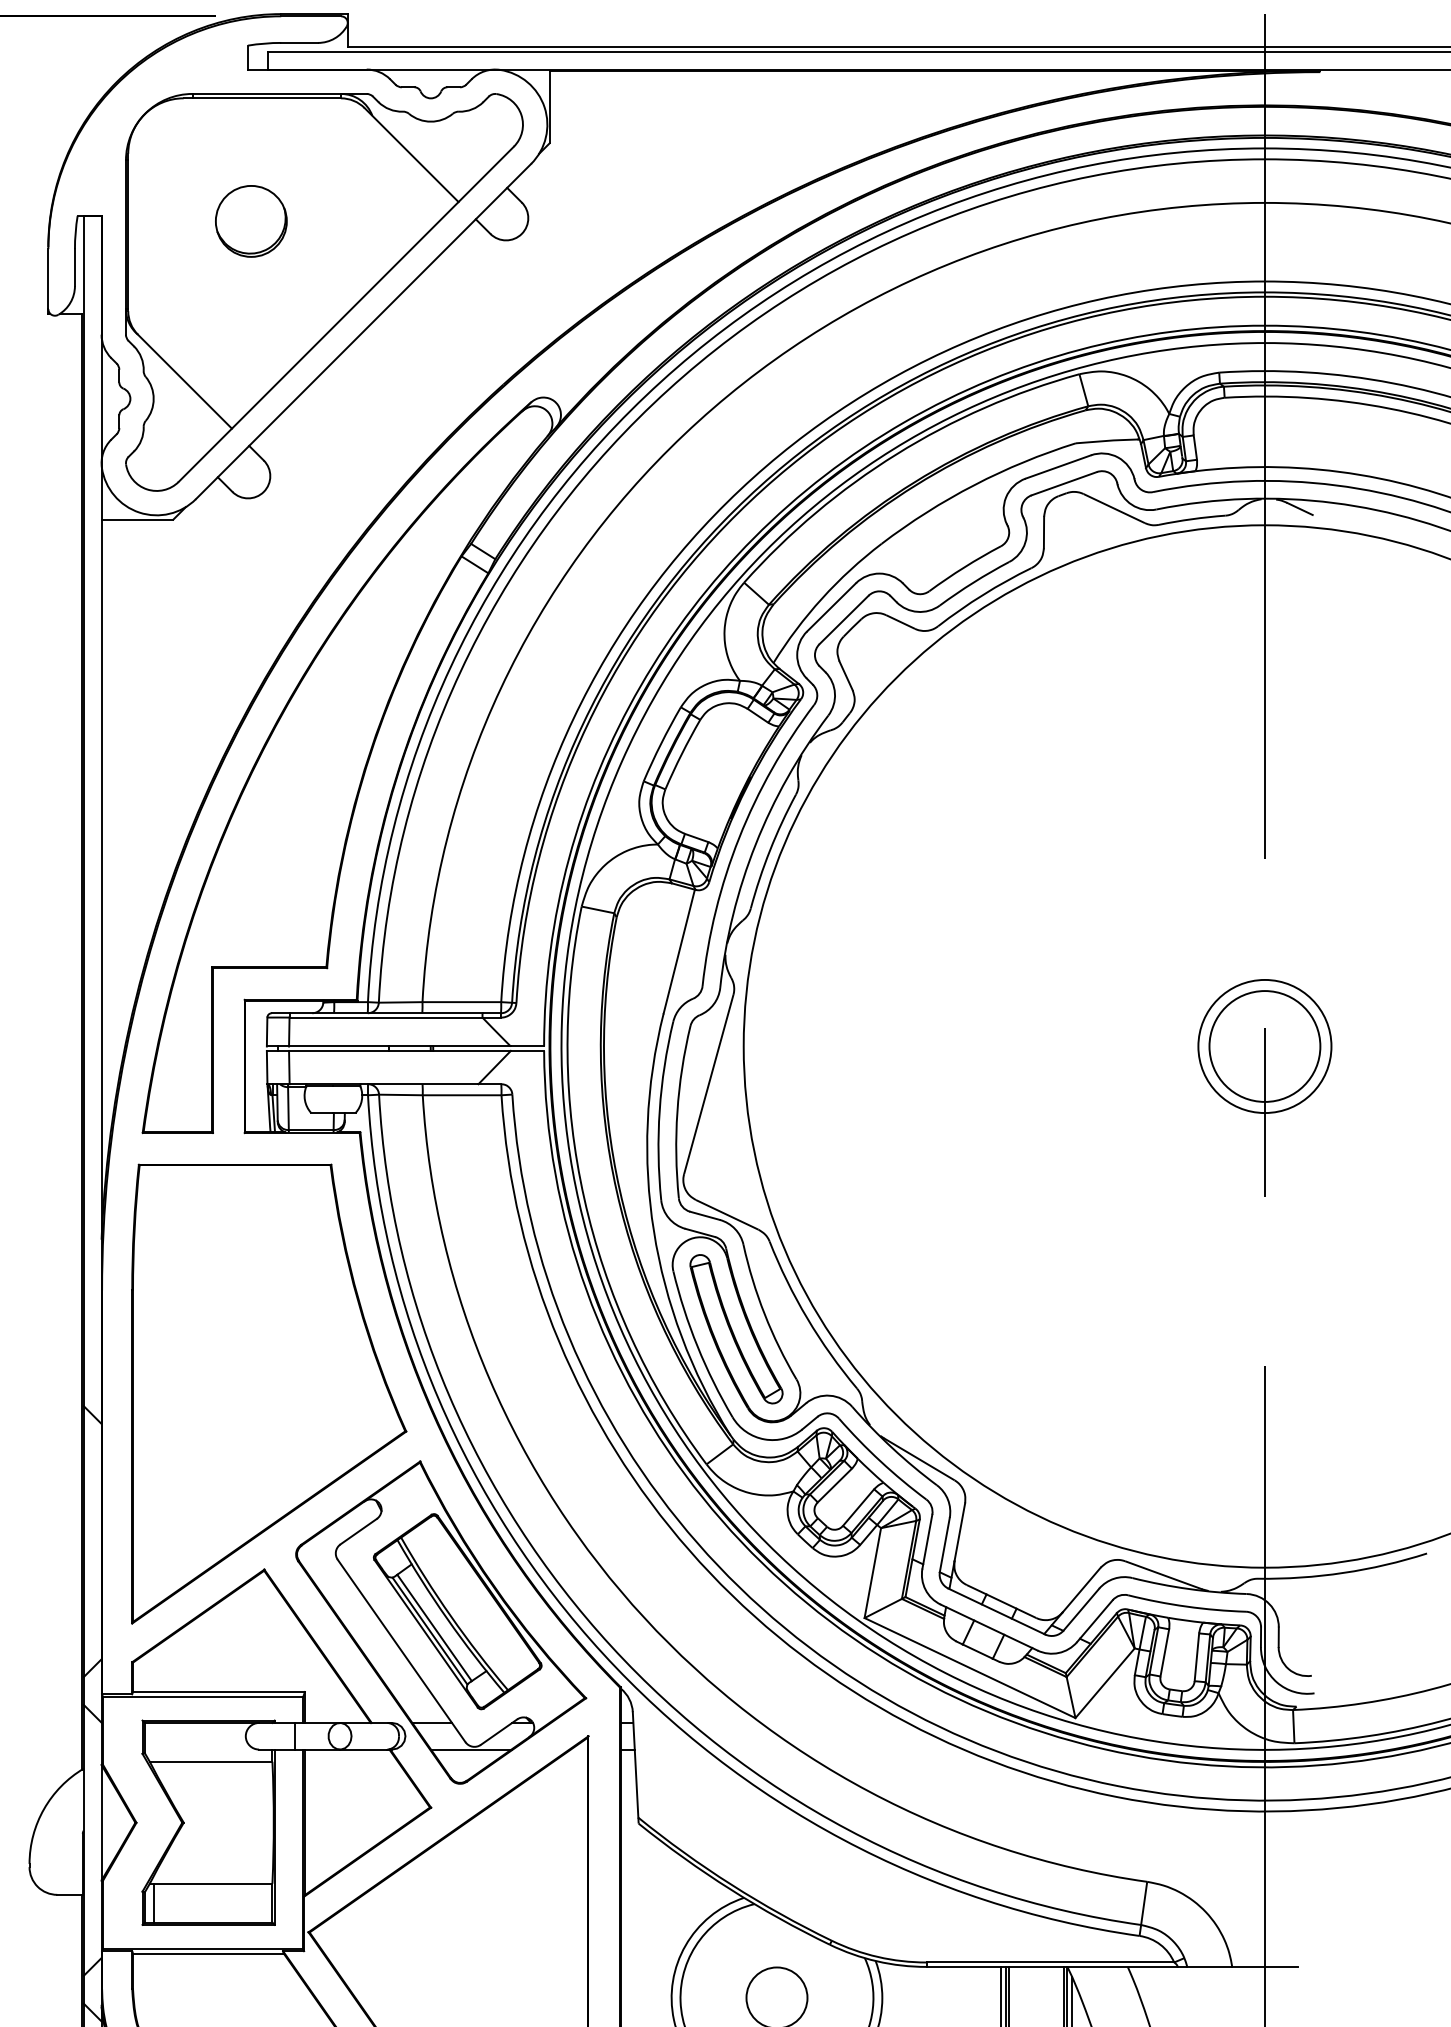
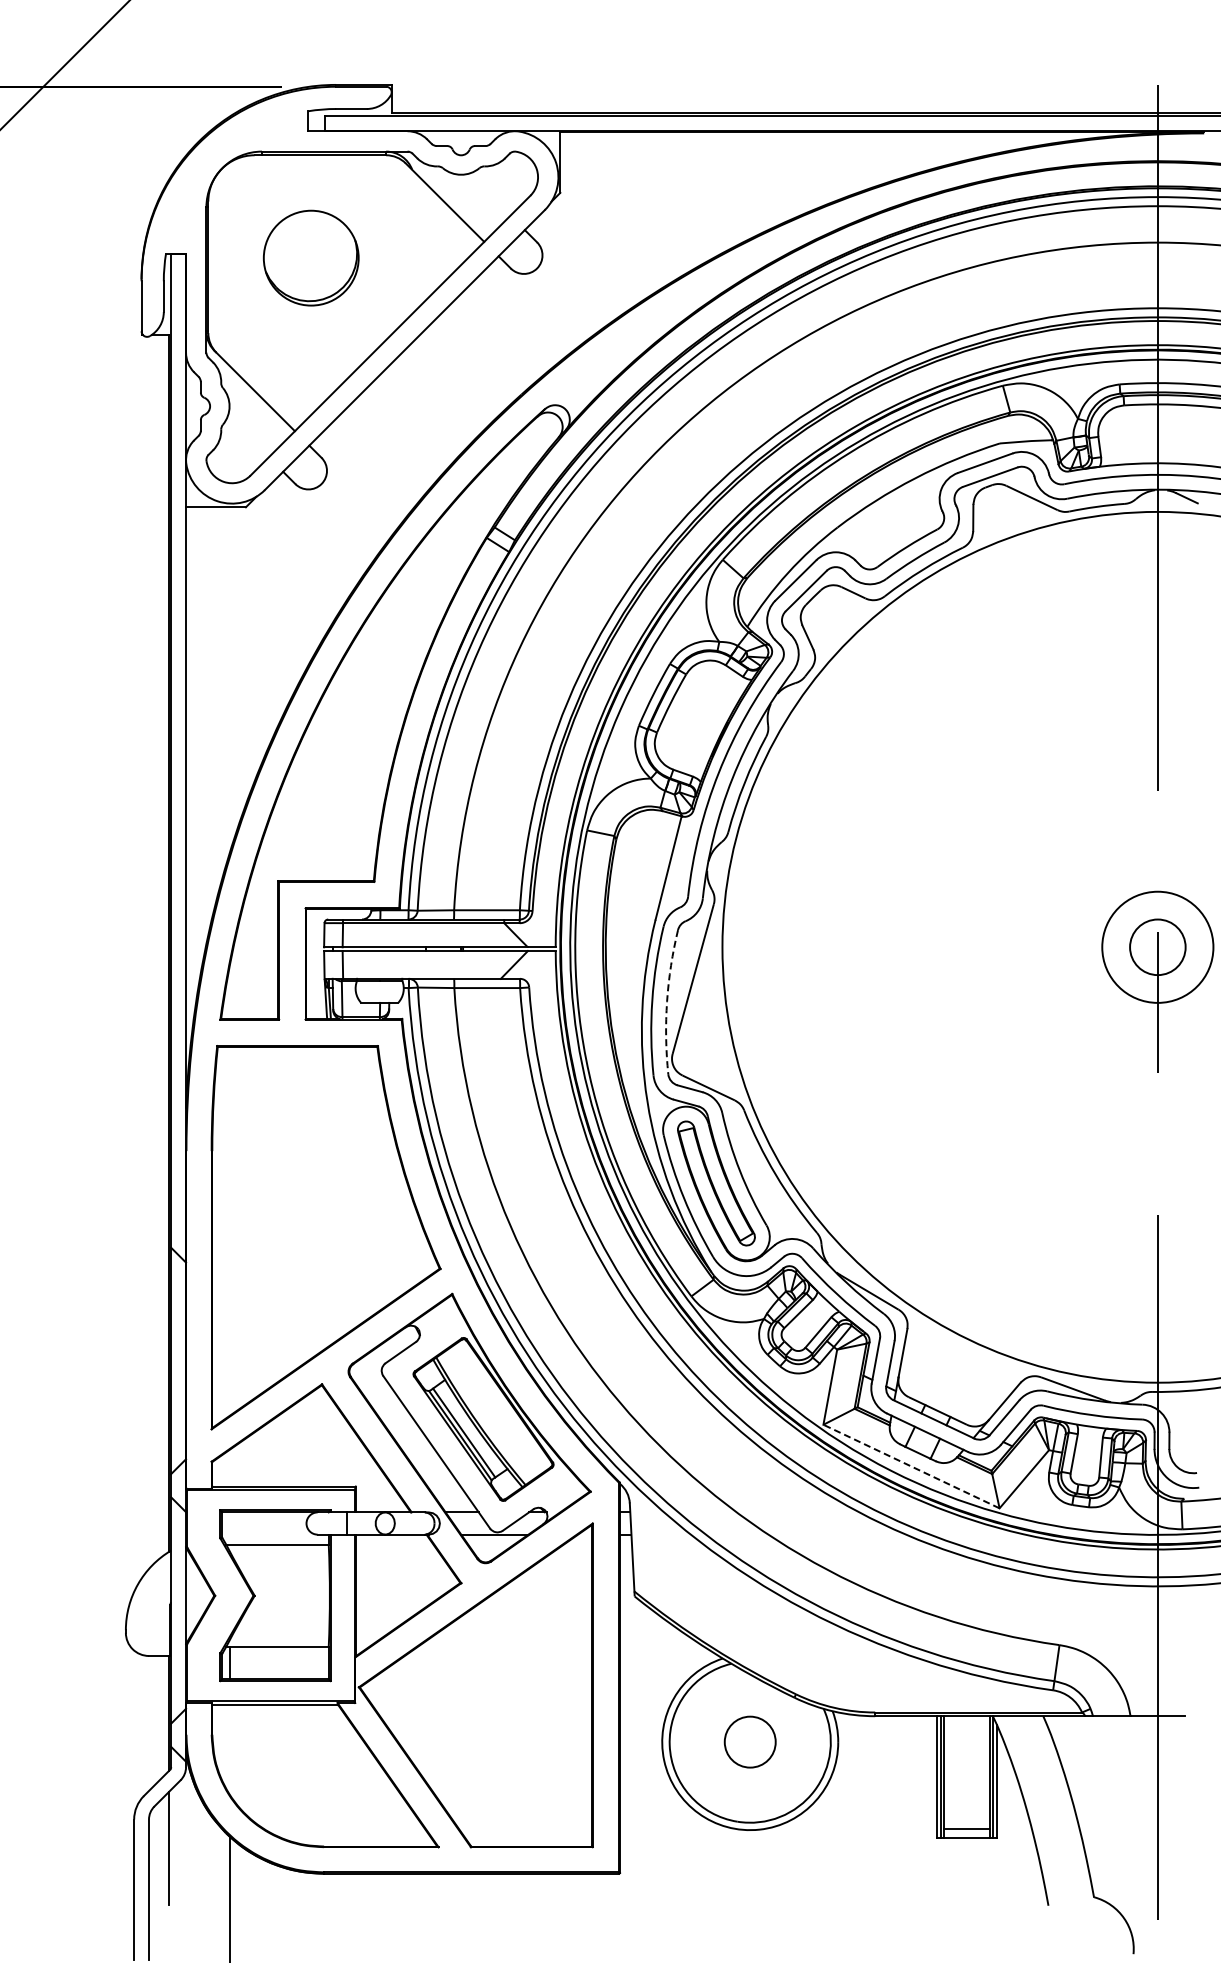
part: (250, 220) -> (310, 257), size x1.6
circle: (1264, 1046) -> (1157, 947), size x0.6
arc: (677, 1111) -> (667, 1001), solid -> dashed
line: (970, 1668) -> (911, 1466), solid -> dashed

